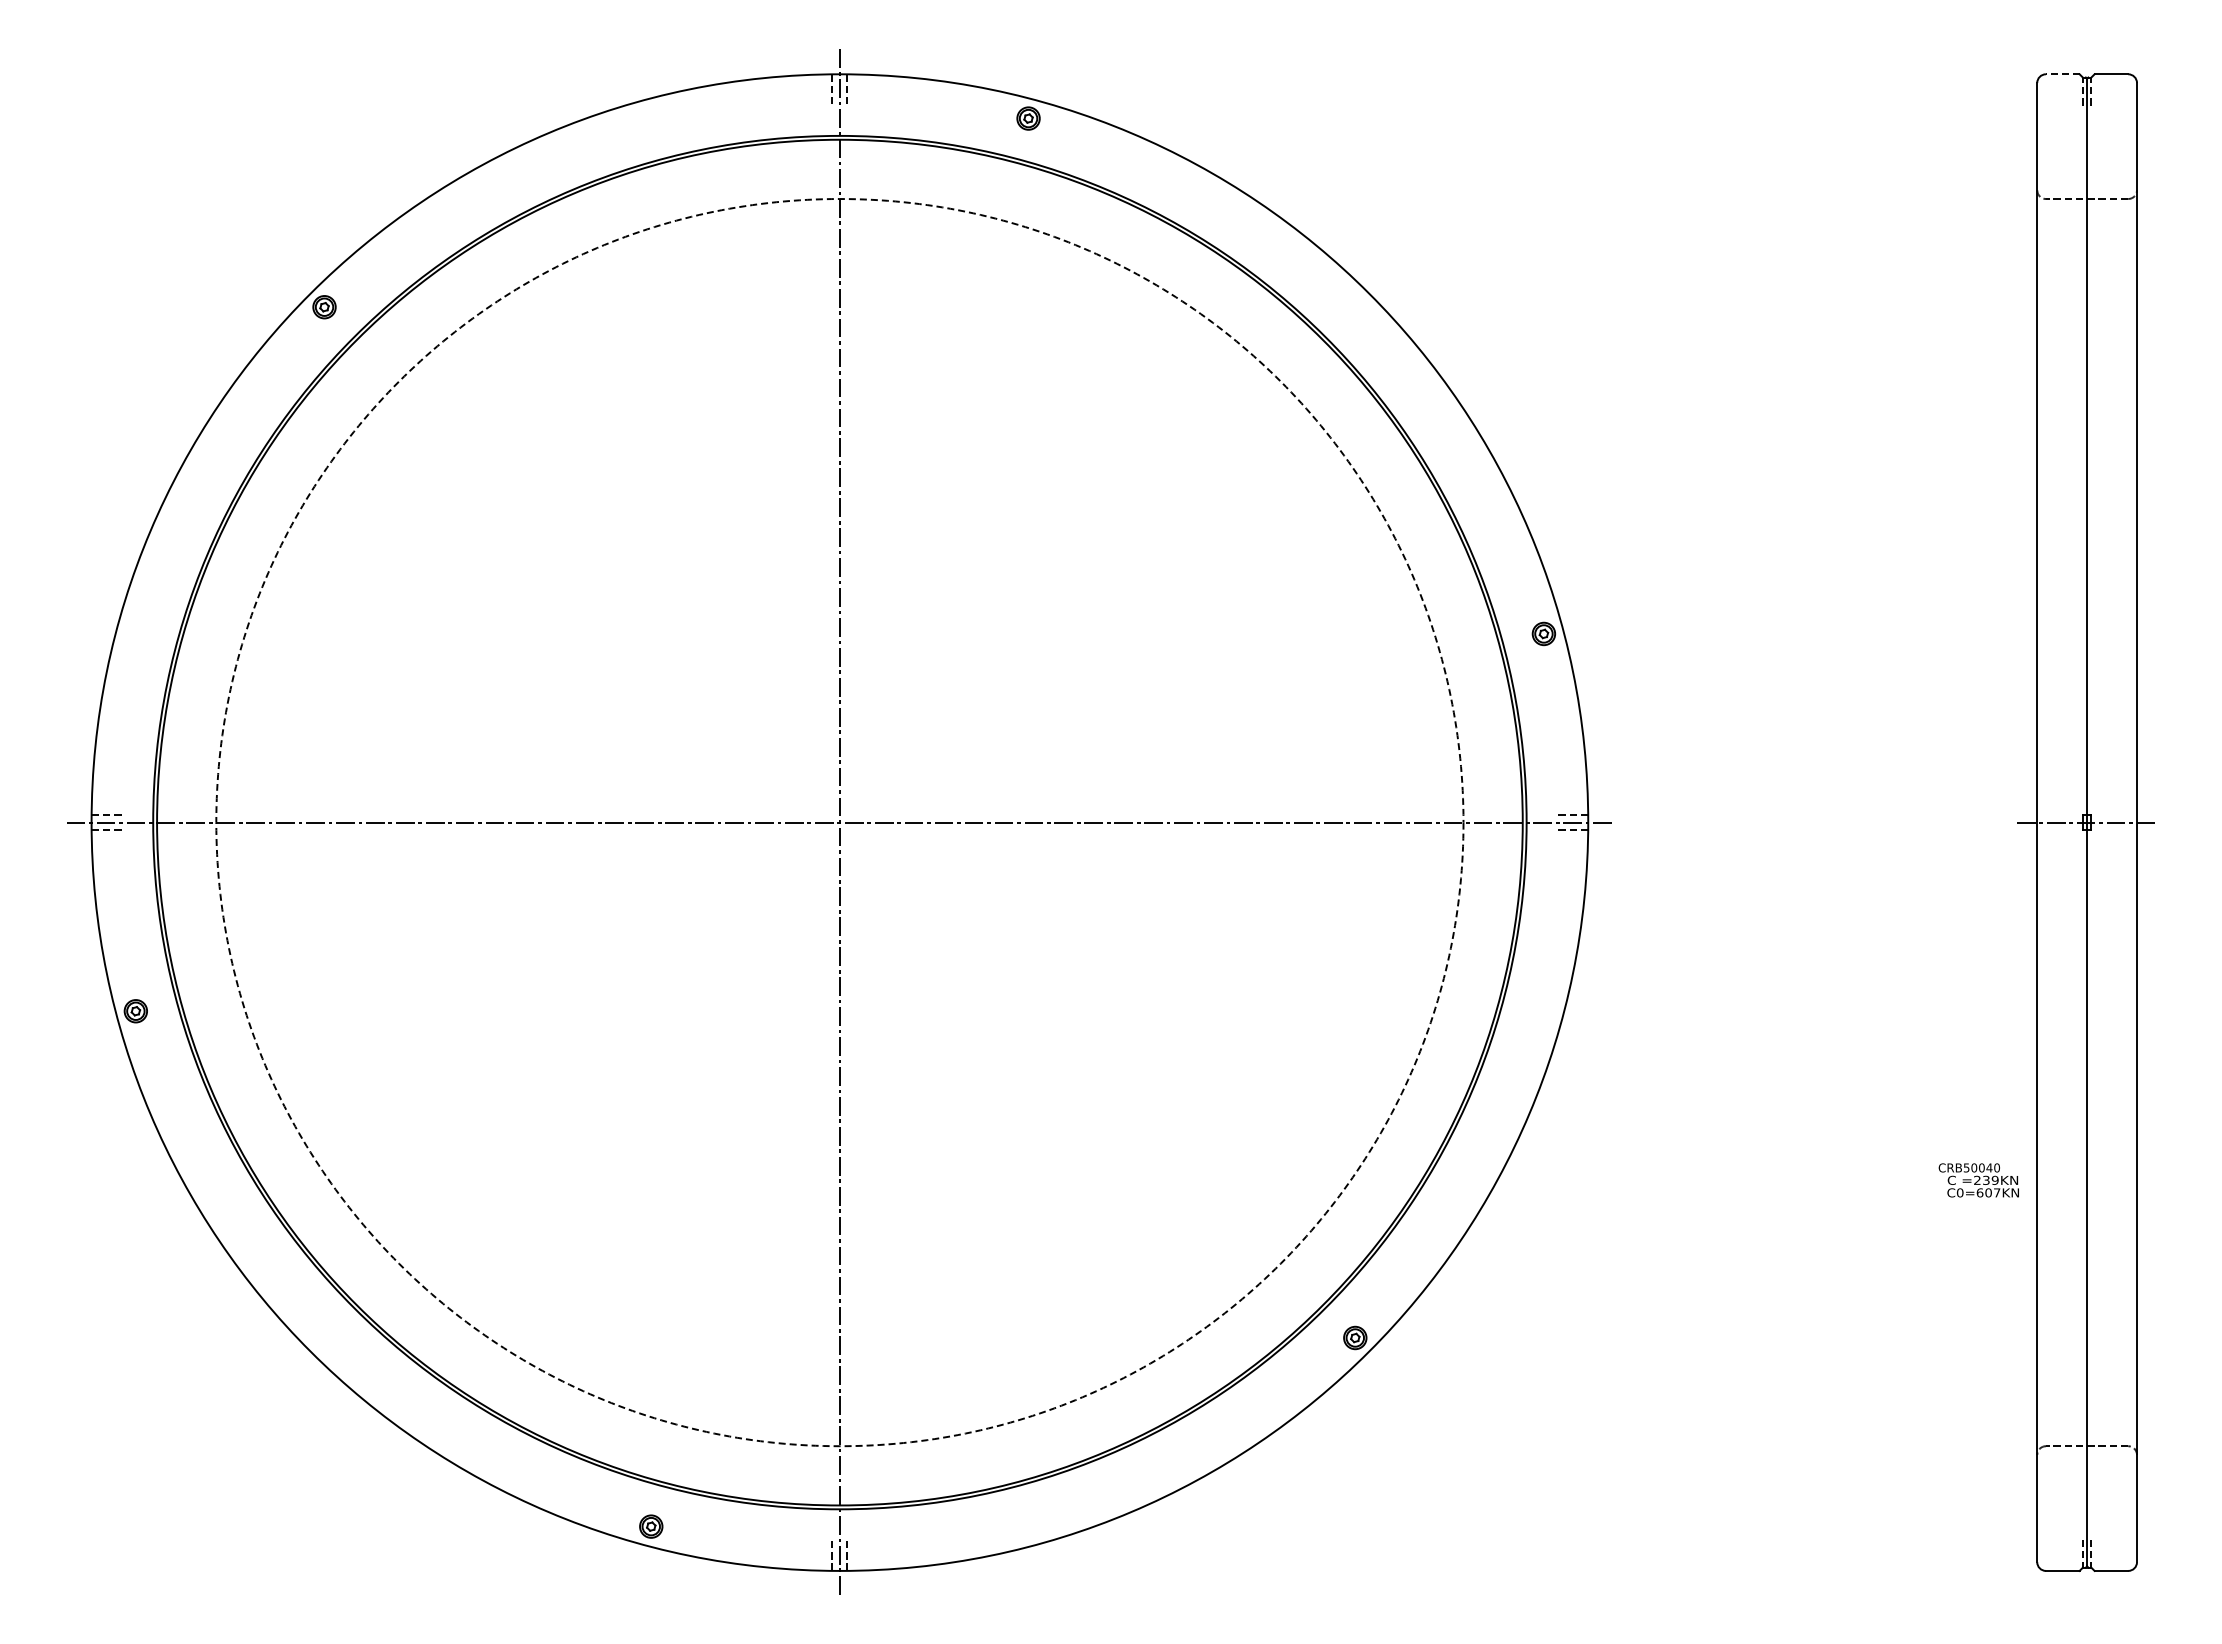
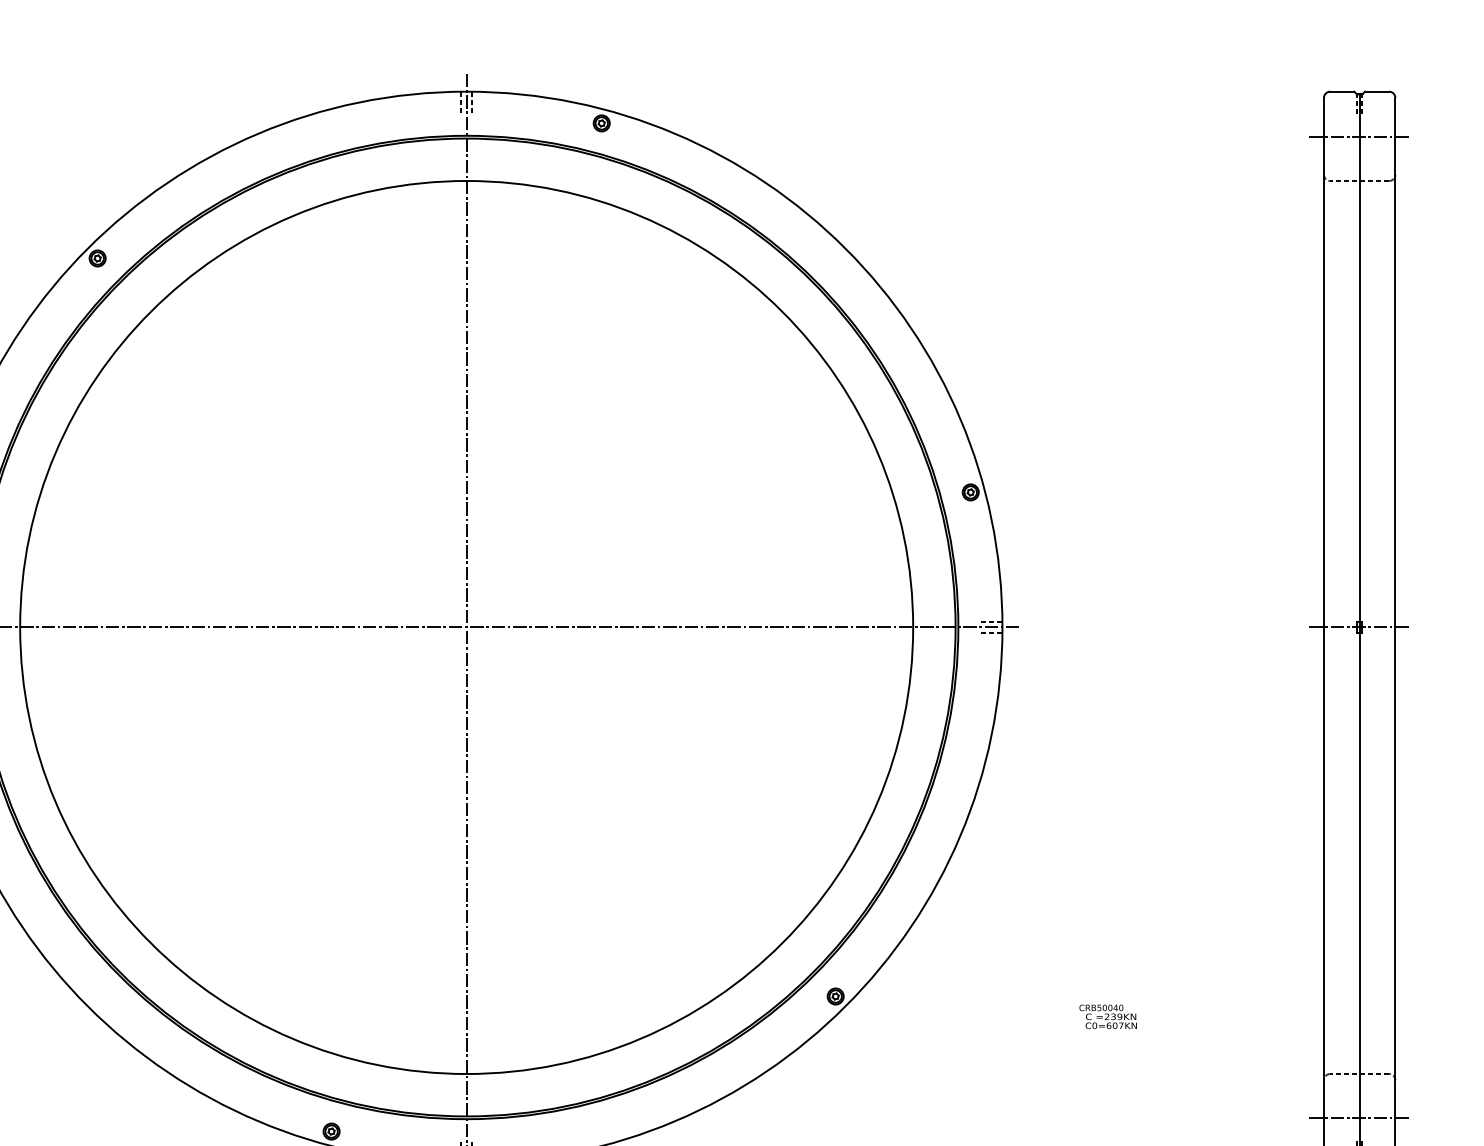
line: (2062, 74) -> (1342, 91), dashed -> solid
line: (2086, 138) -> (1359, 137), added
circle: (839, 822) -> (466, 627), dashed -> solid
text: (1978, 1180) -> (1107, 1016), moved
line: (2086, 1507) -> (1359, 1117), added

